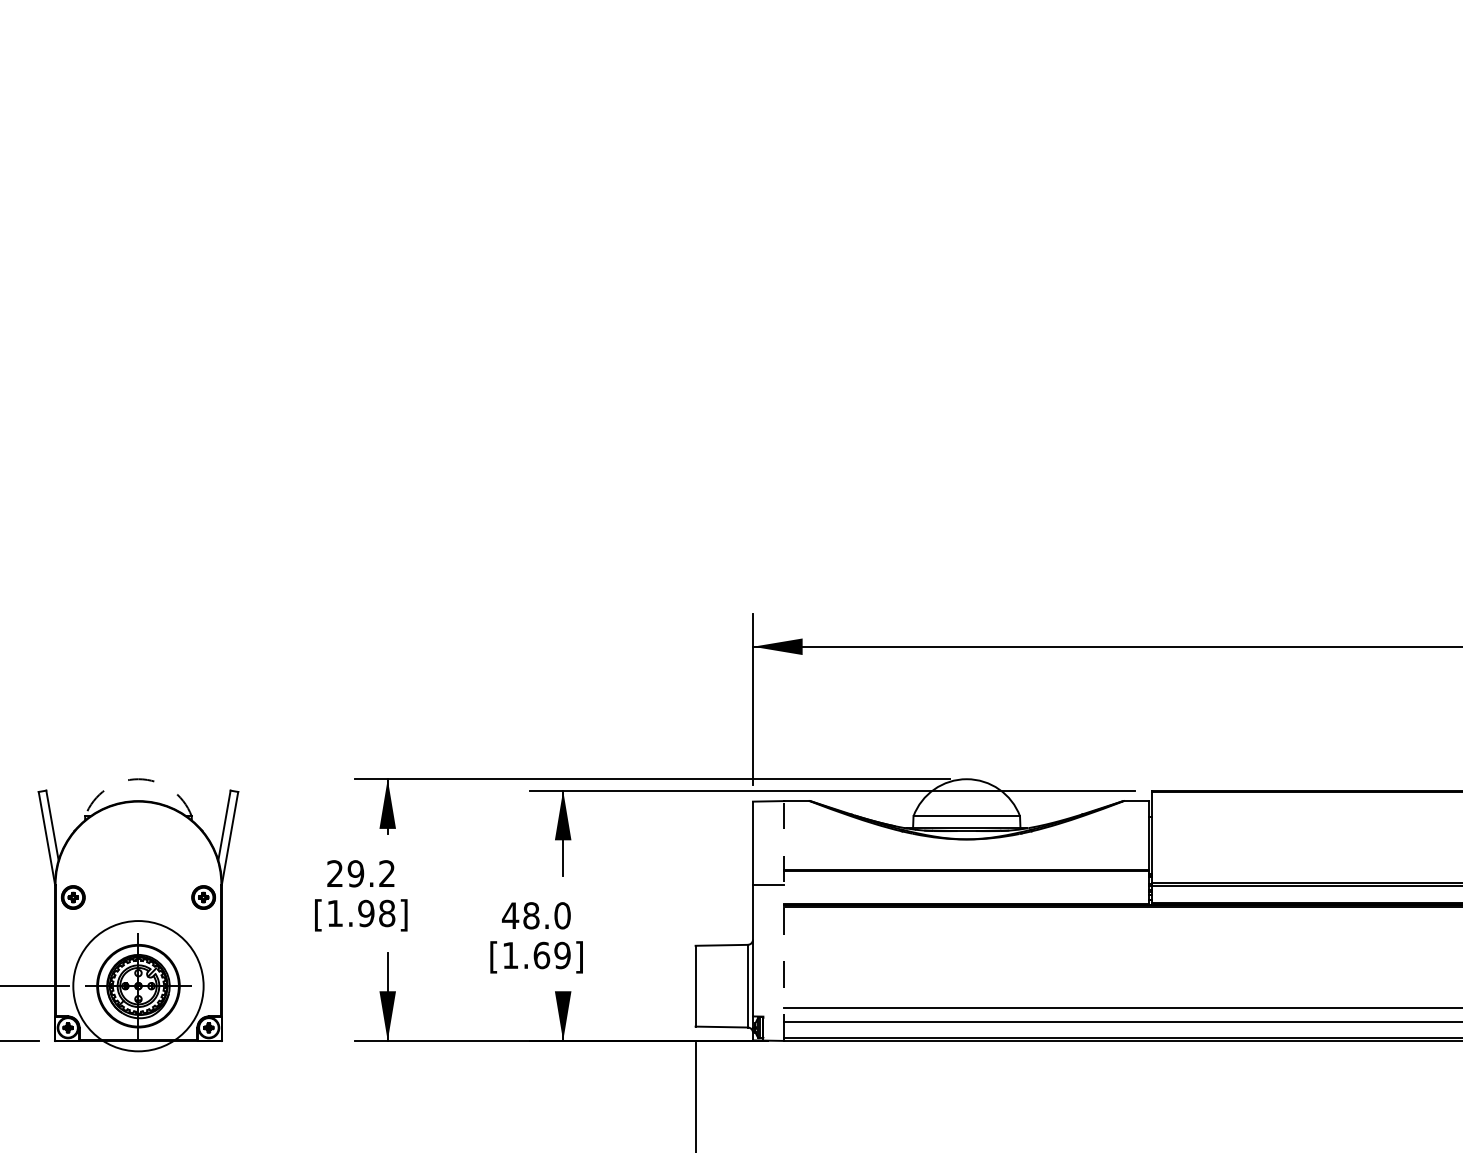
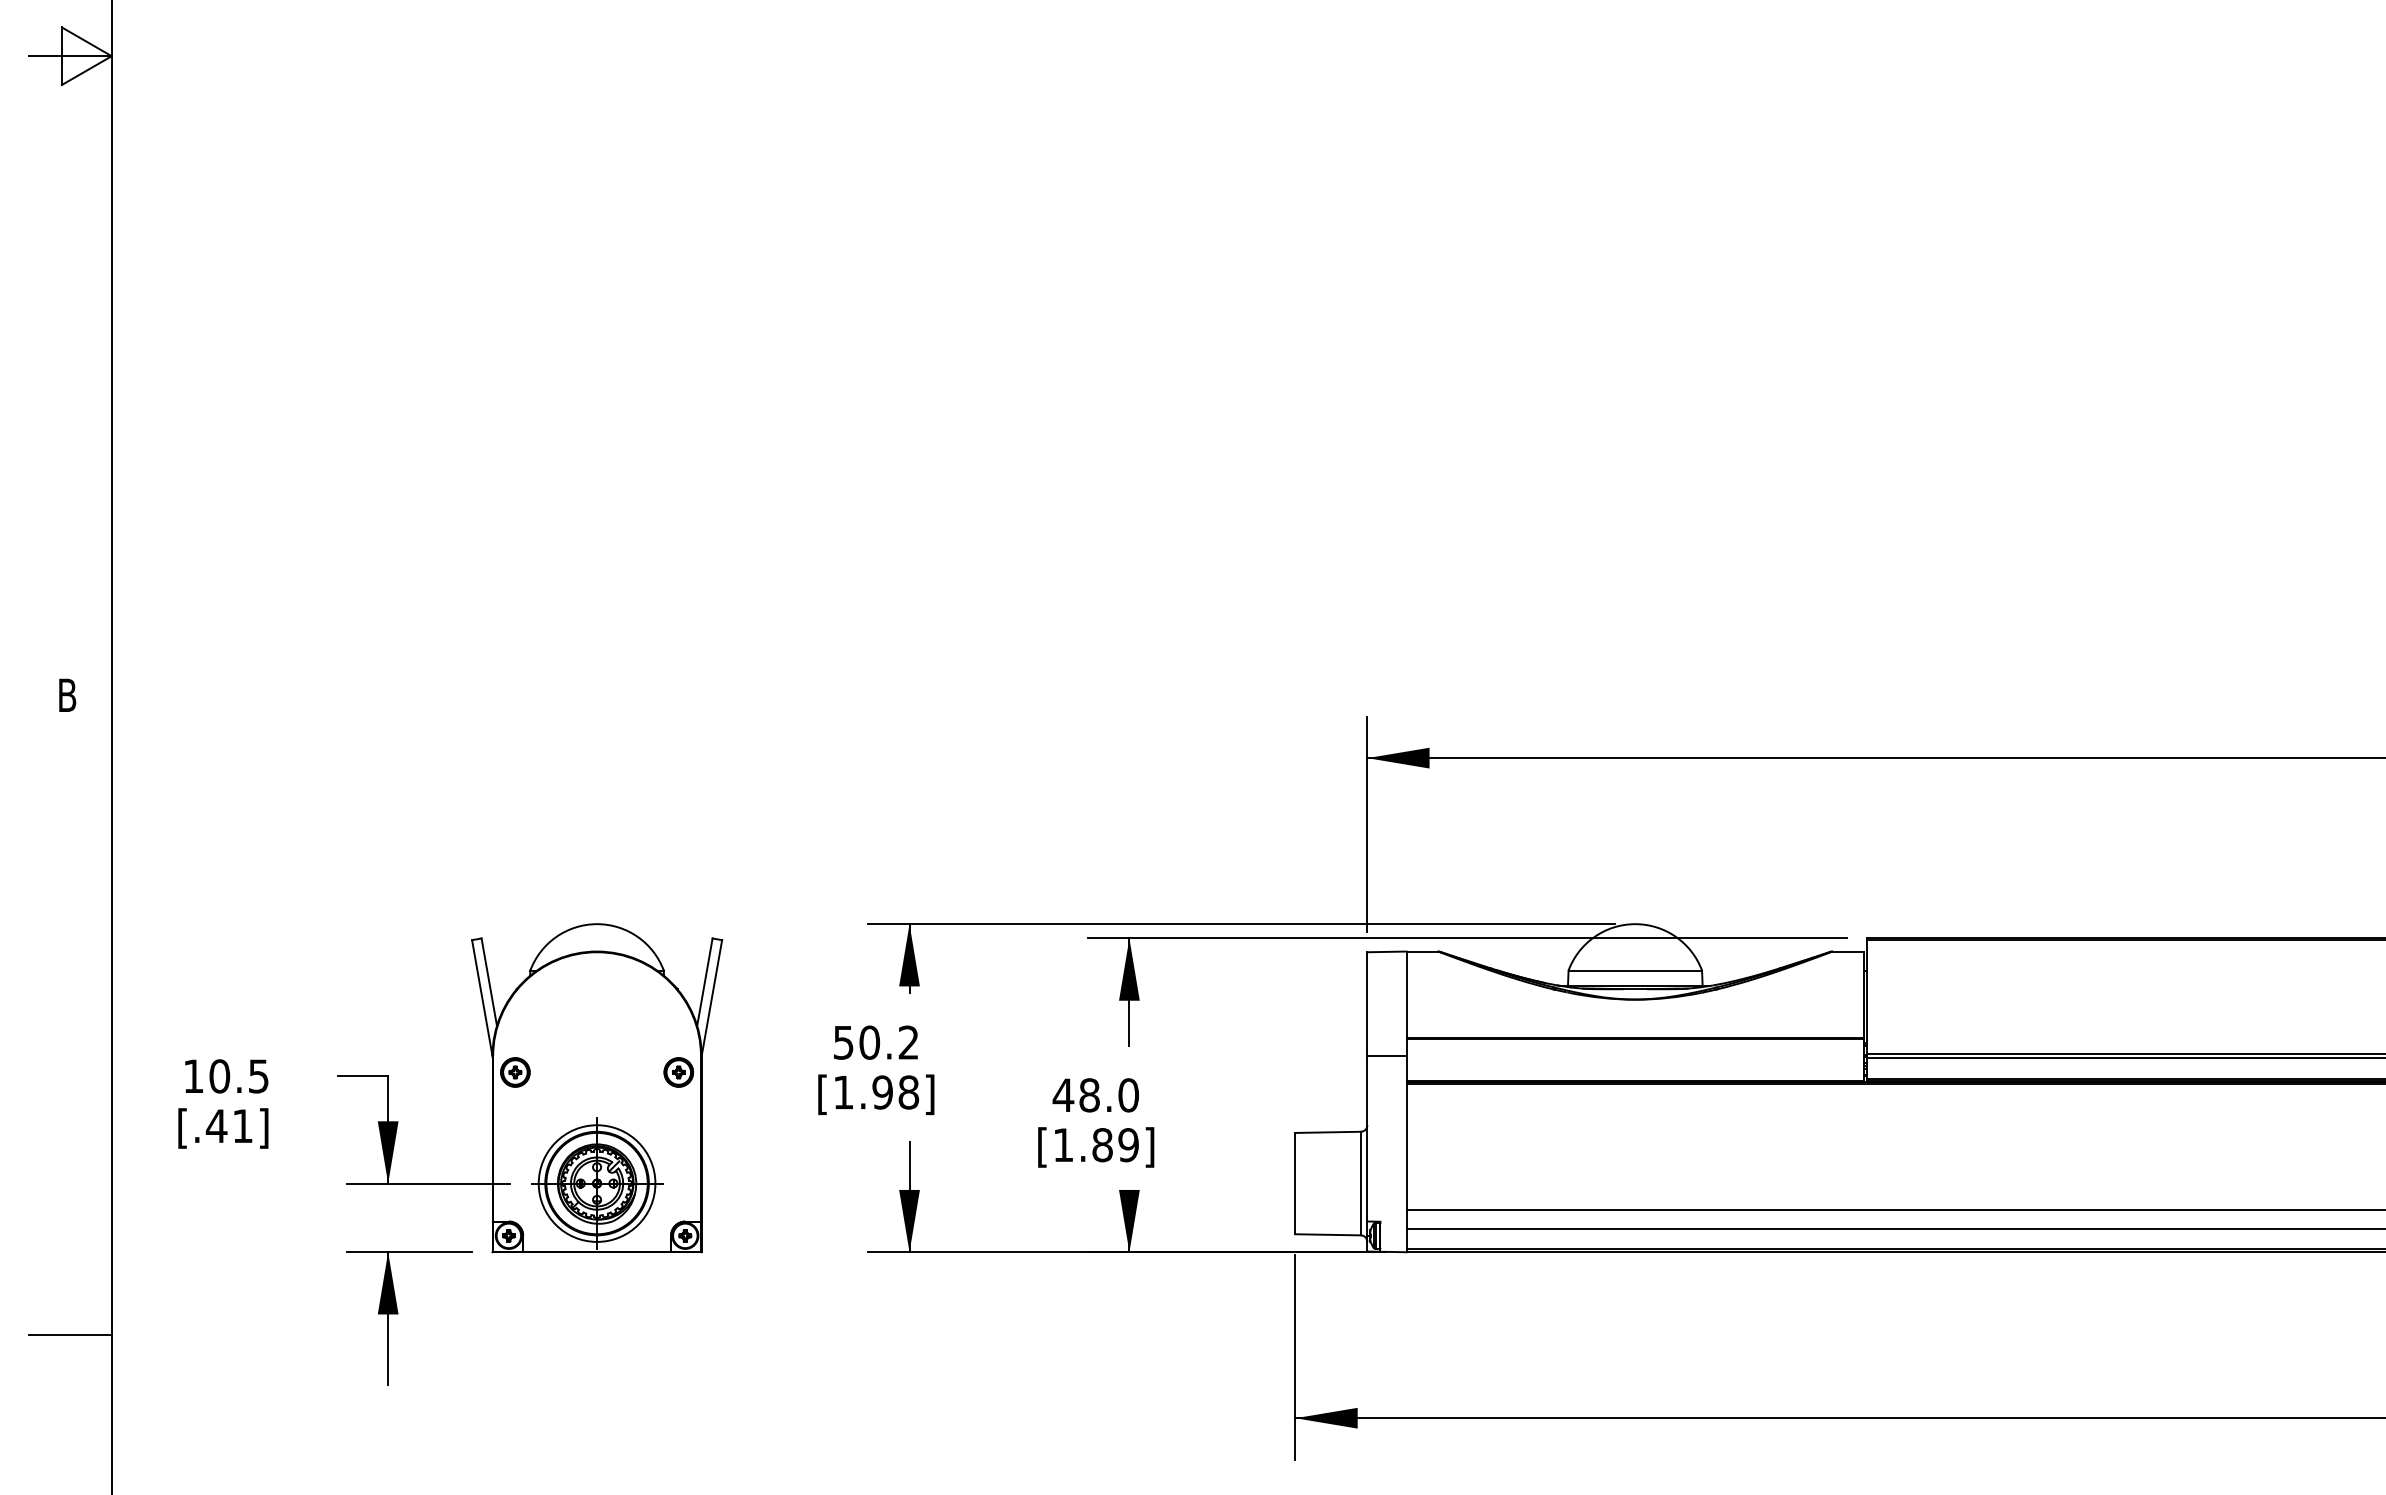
arc: (138, 779) -> (597, 924), dashed -> solid
text: (345, 873) -> (856, 1042), 29.2 -> 50.2
line: (784, 920) -> (1406, 1101), dashed -> solid
text: (541, 955) -> (1102, 1145), [1.69] -> [1.89]
circle: (138, 986) -> (596, 1183), size x0.71

